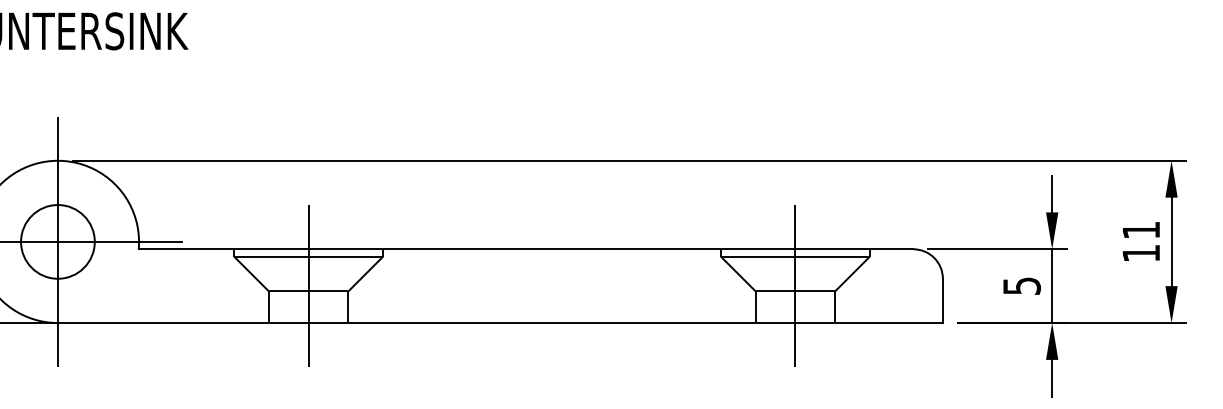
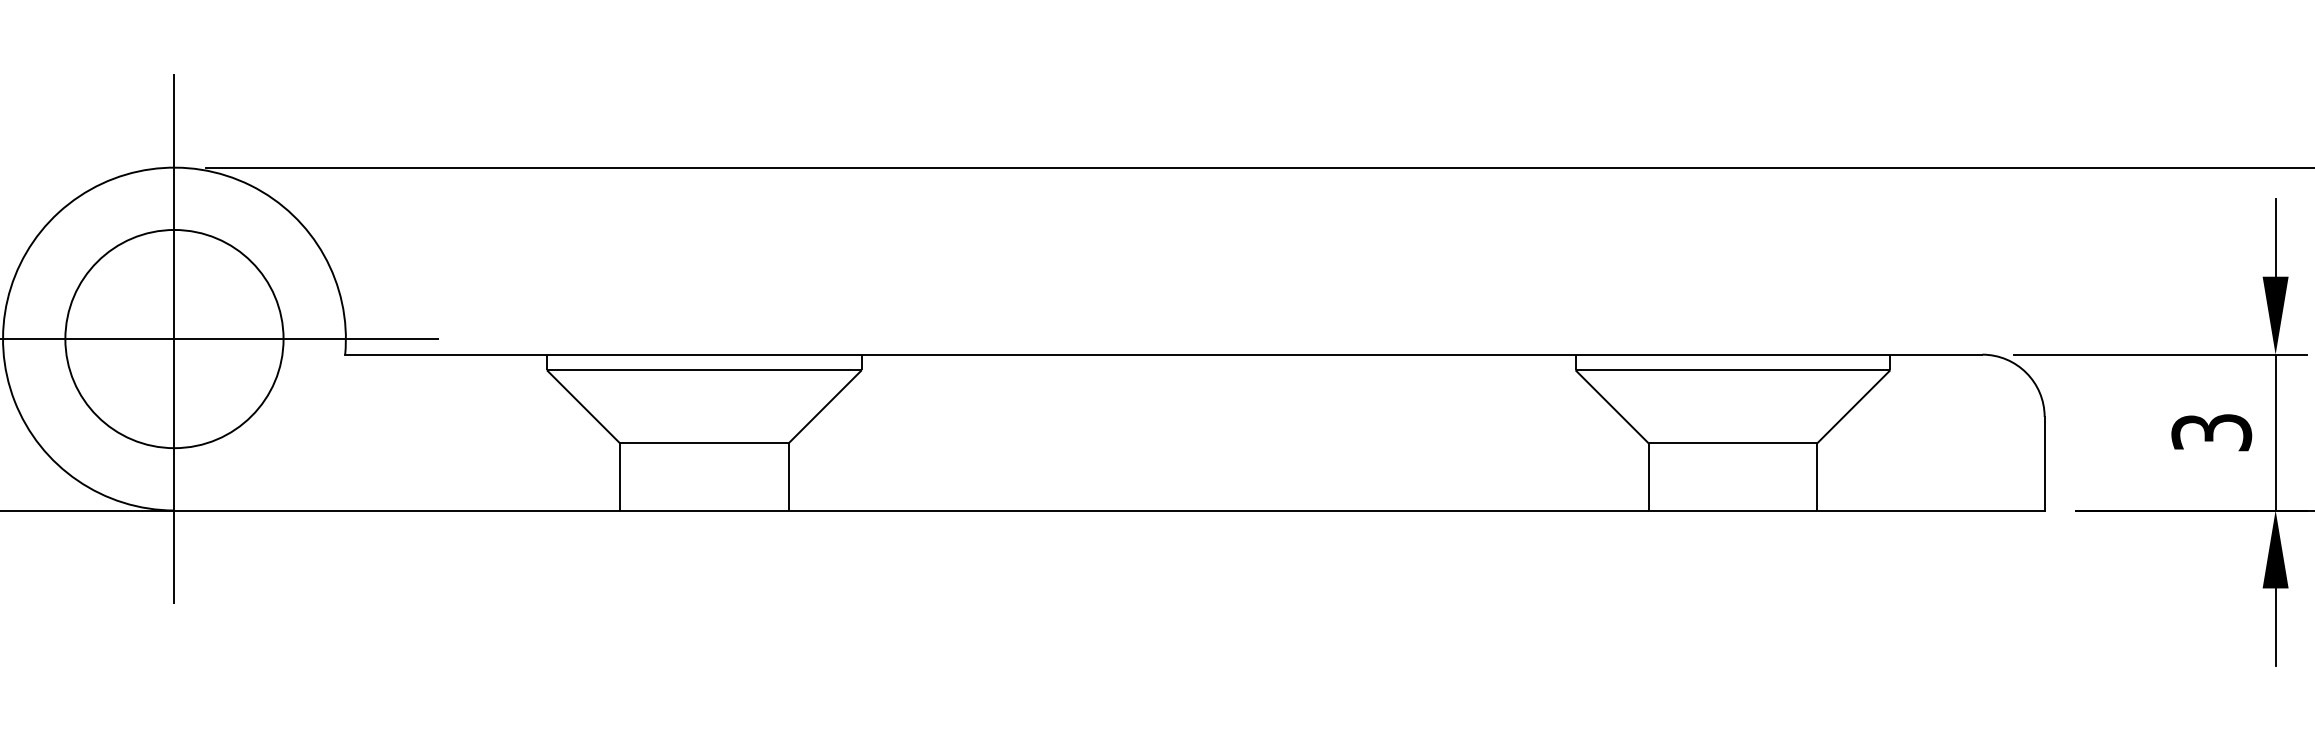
circle: (57, 241) -> (173, 338), size x1.4
text: (1021, 285) -> (2210, 431), 5 -> 3
line: (308, 286) -> (704, 433), removed
line: (795, 286) -> (1733, 433), removed

